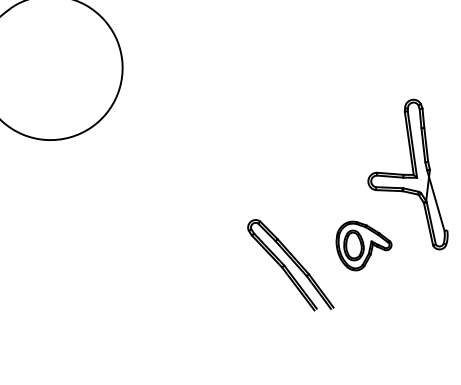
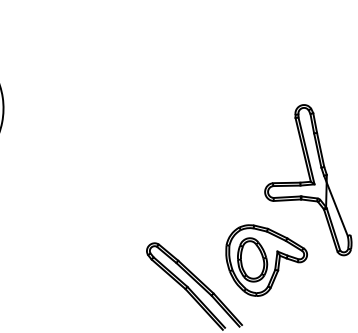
part: (363, 245) -> (266, 258), size x1.43

